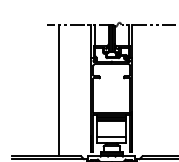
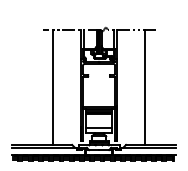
line: (164, 89) -> (145, 86), added

